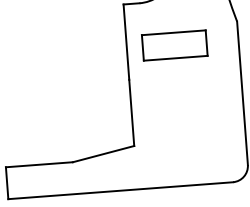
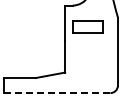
line: (121, 191) -> (57, 93), solid -> dashed

